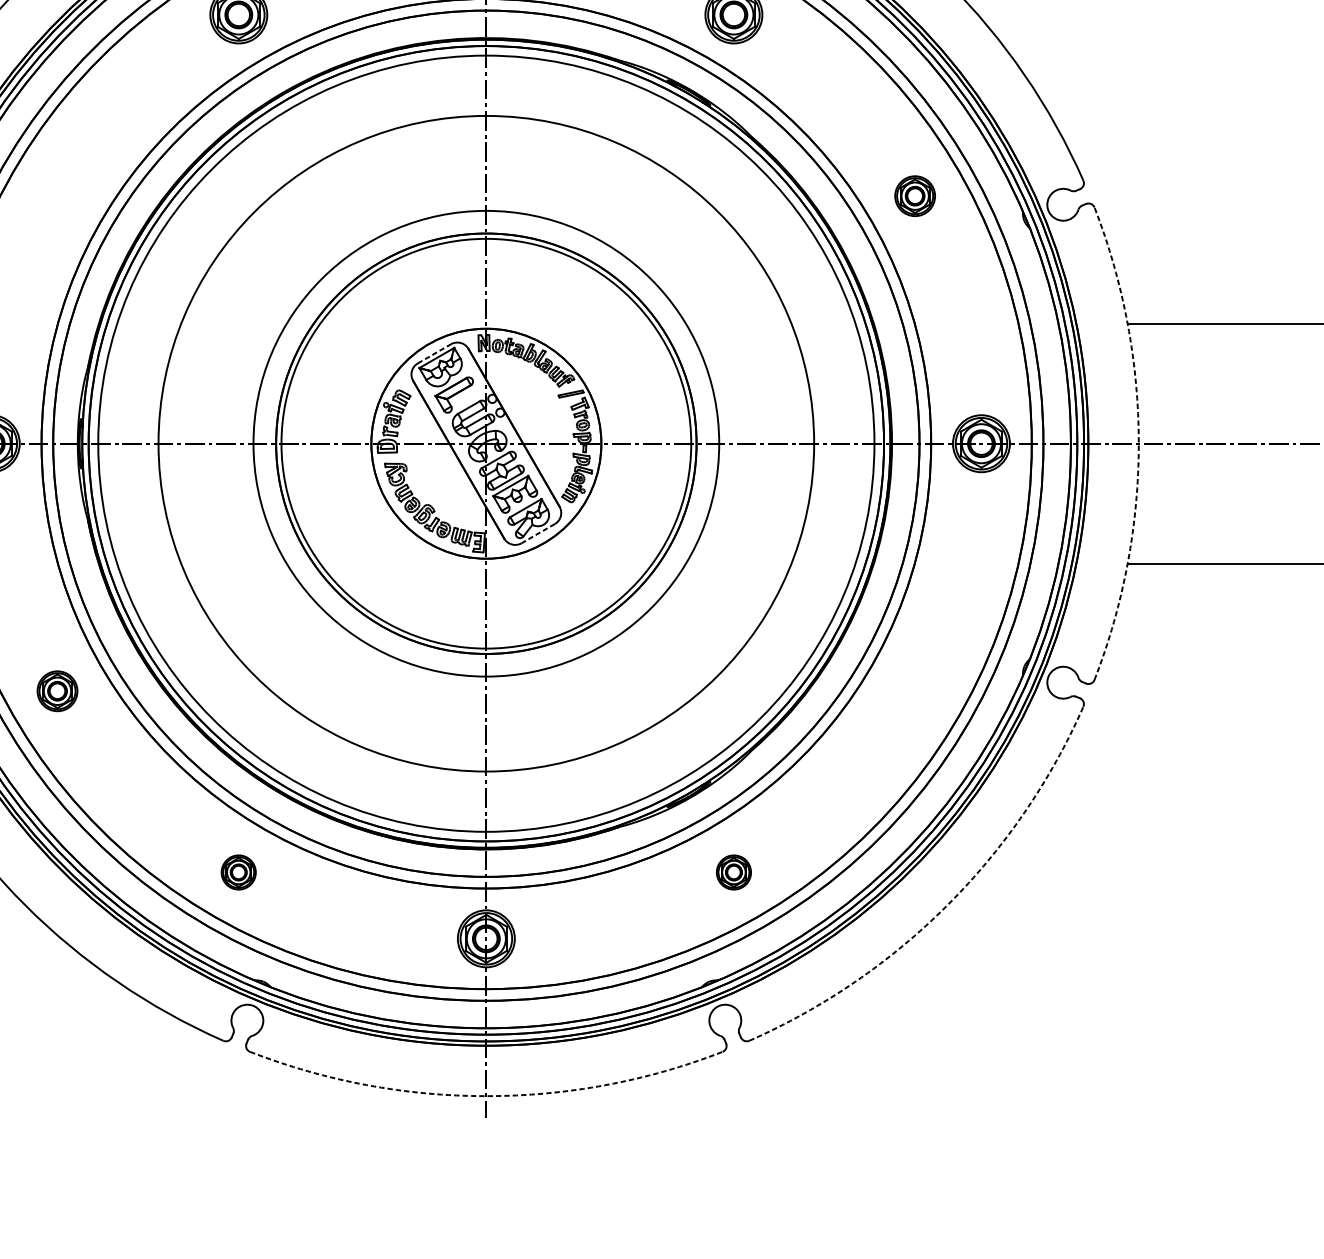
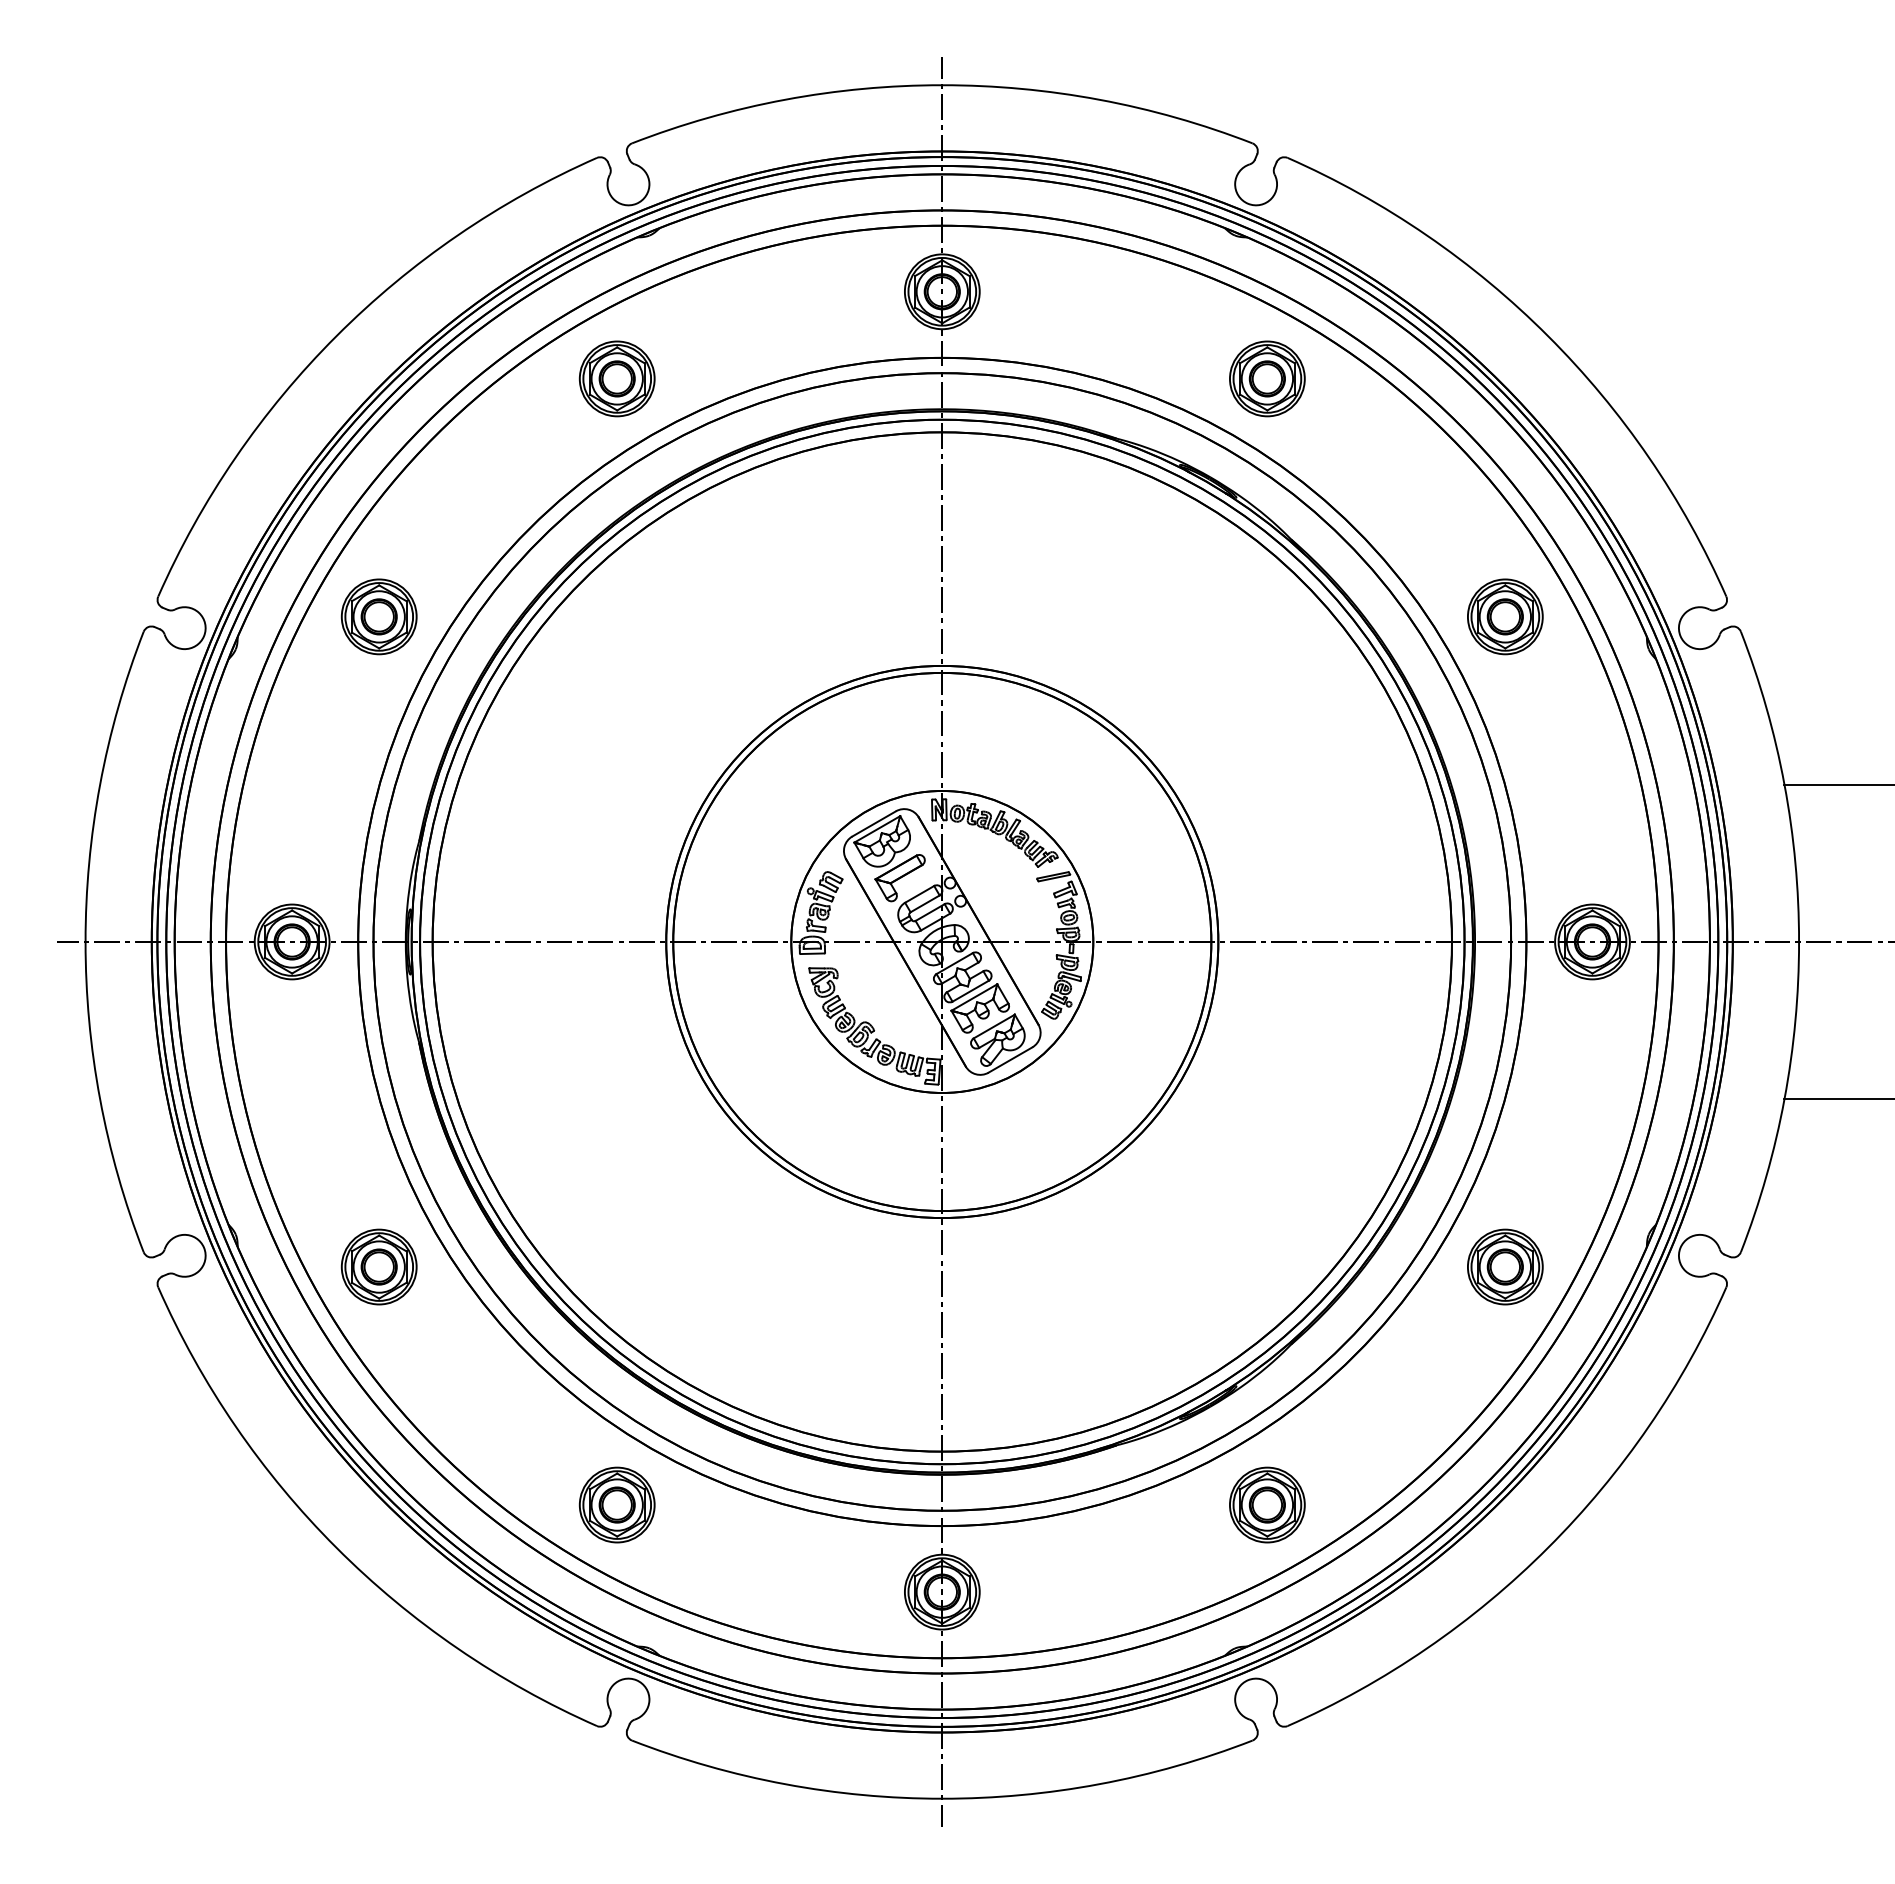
part: (57, 195) -> (378, 616), added
part: (915, 195) -> (1505, 616), size x1.43
line: (434, 353) -> (874, 823), dashed -> solid
circle: (485, 443) -> (941, 941), size x1.67
circle: (486, 443) -> (942, 941), size x0.62
arc: (1139, 443) -> (1799, 941), dashed -> solid
line: (538, 533) -> (1010, 1060), dashed -> solid
part: (57, 690) -> (378, 1266), size x1.43
part: (915, 690) -> (1505, 1266), added
part: (238, 872) -> (616, 1504), size x1.67
part: (733, 872) -> (1267, 1504), size x1.67
arc: (947, 904) -> (1548, 1547), dashed -> solid
arc: (486, 1095) -> (942, 1798), dashed -> solid

